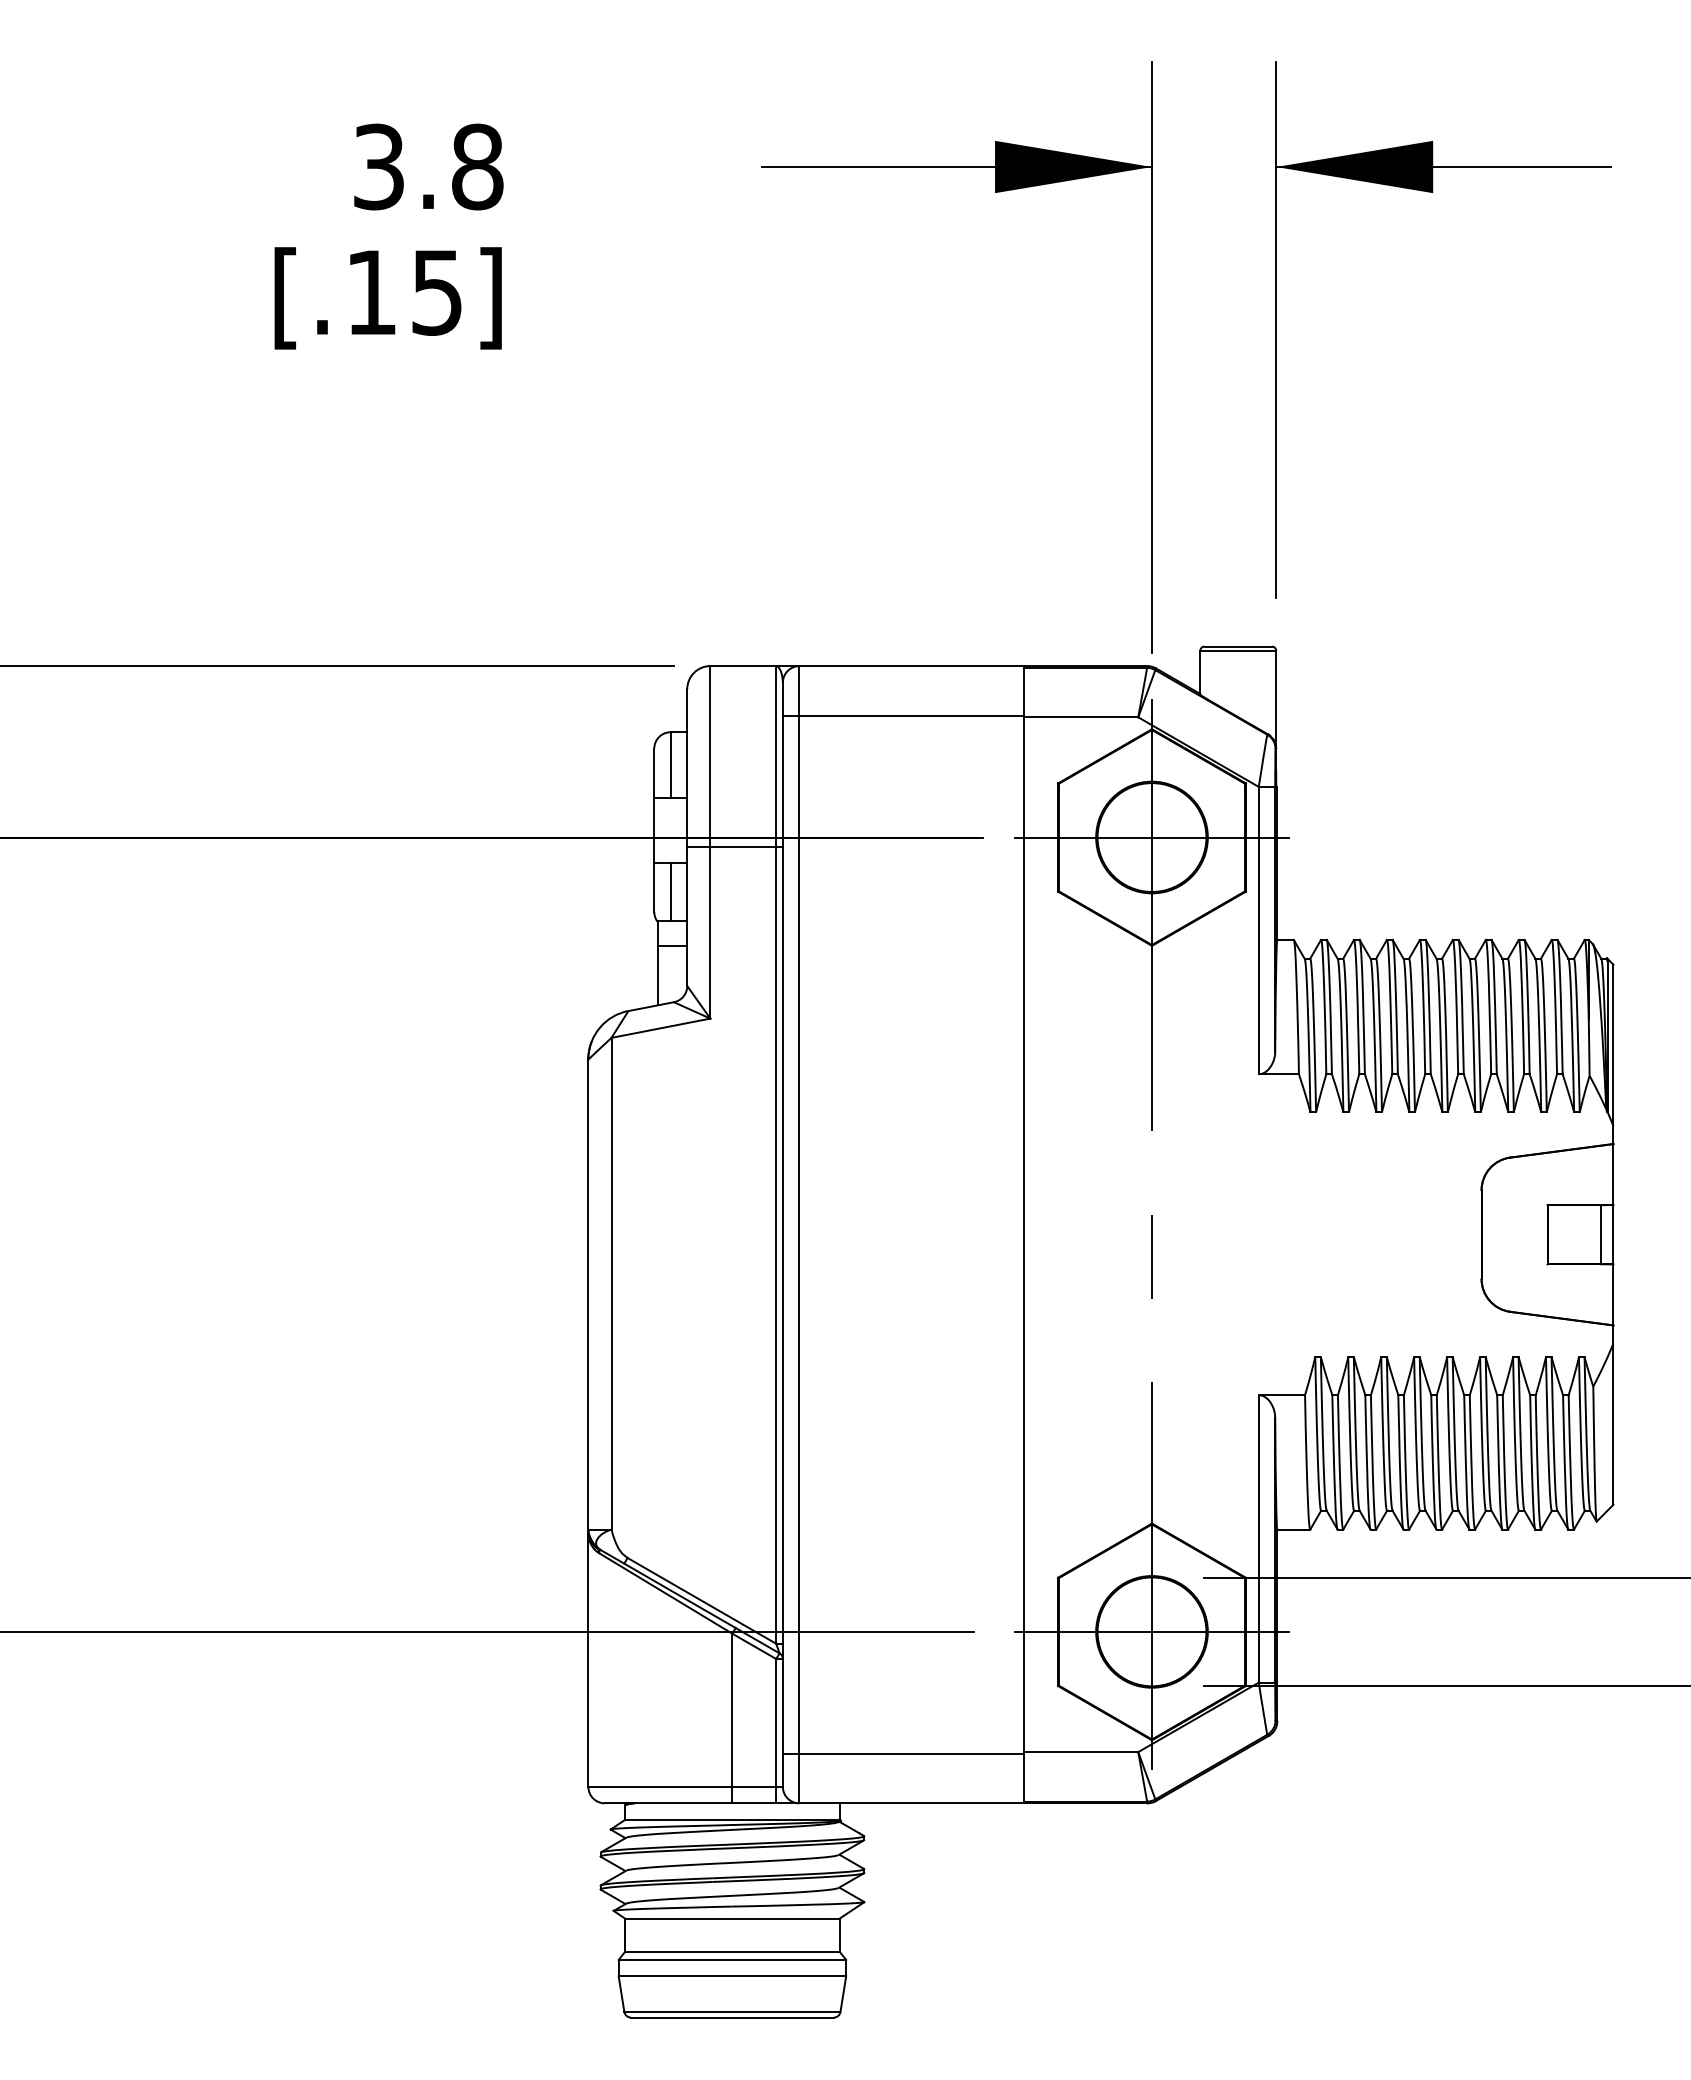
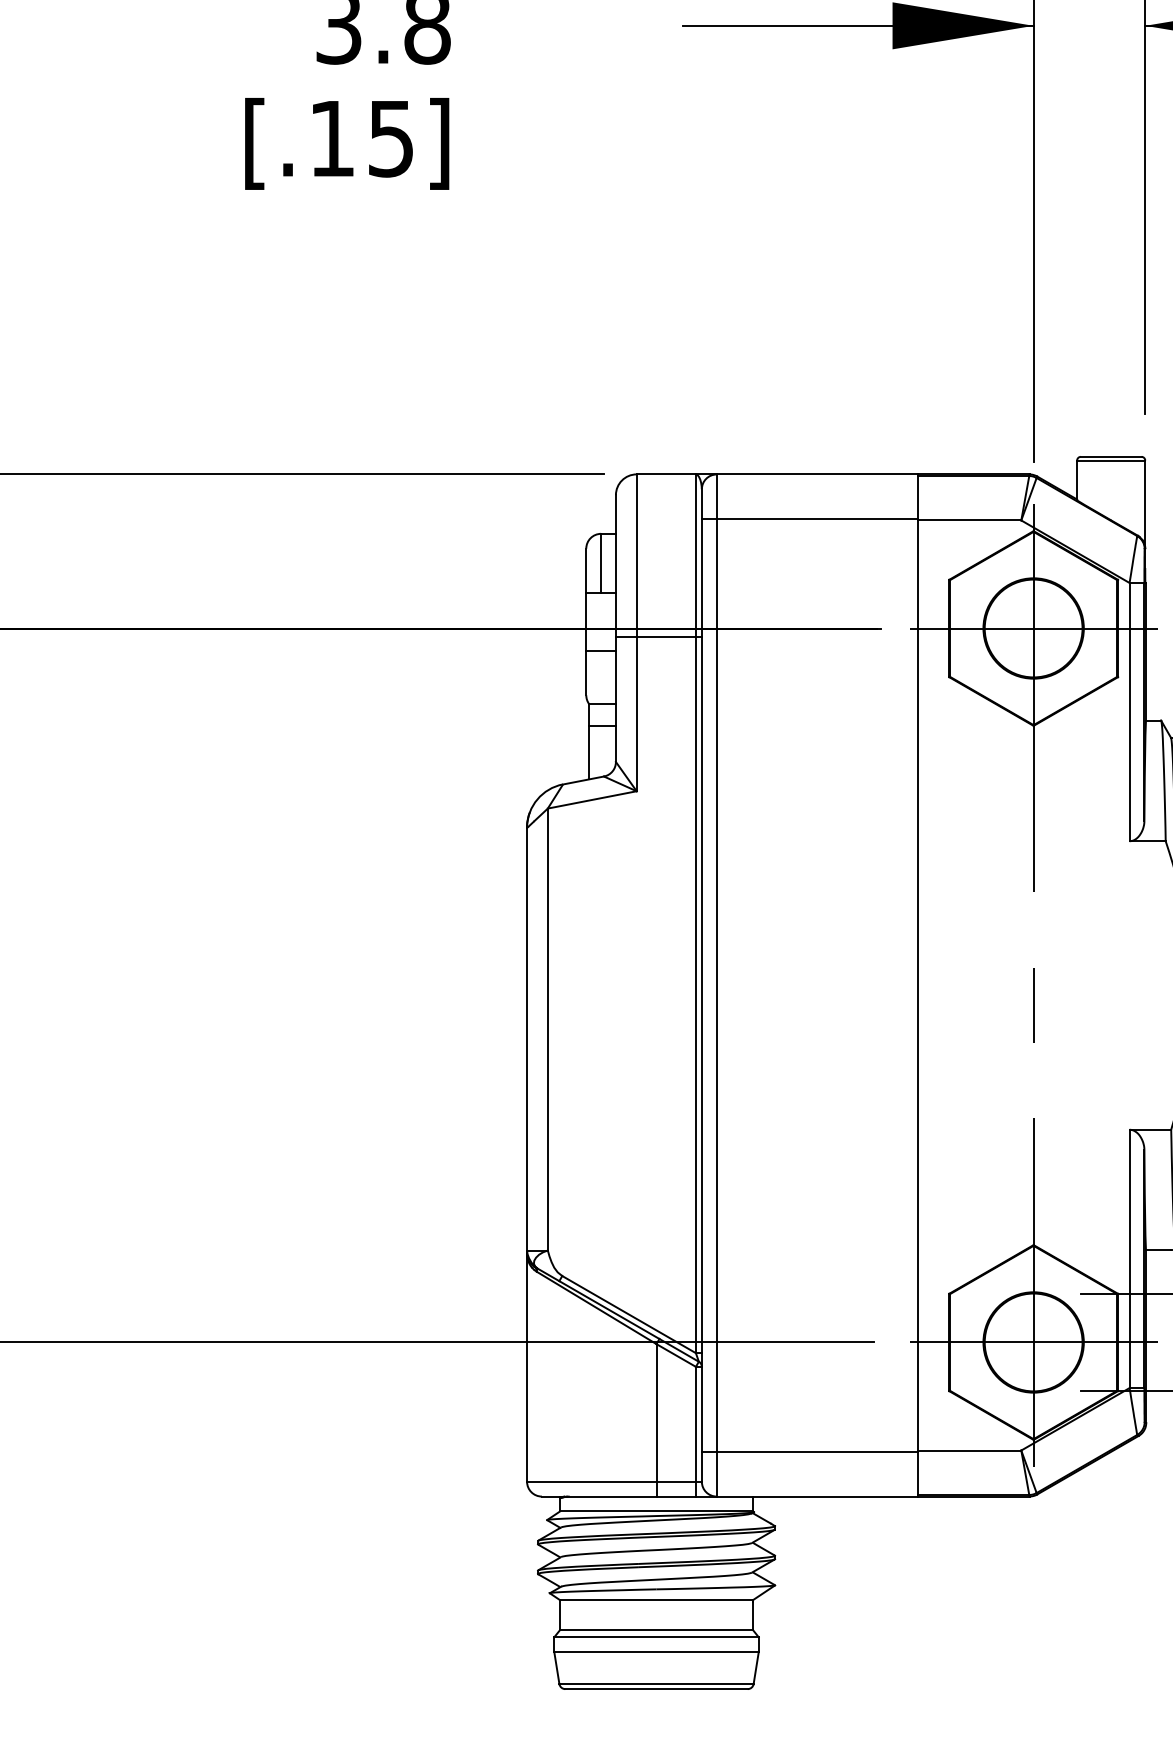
line: (670, 891) -> (600, 677), removed

